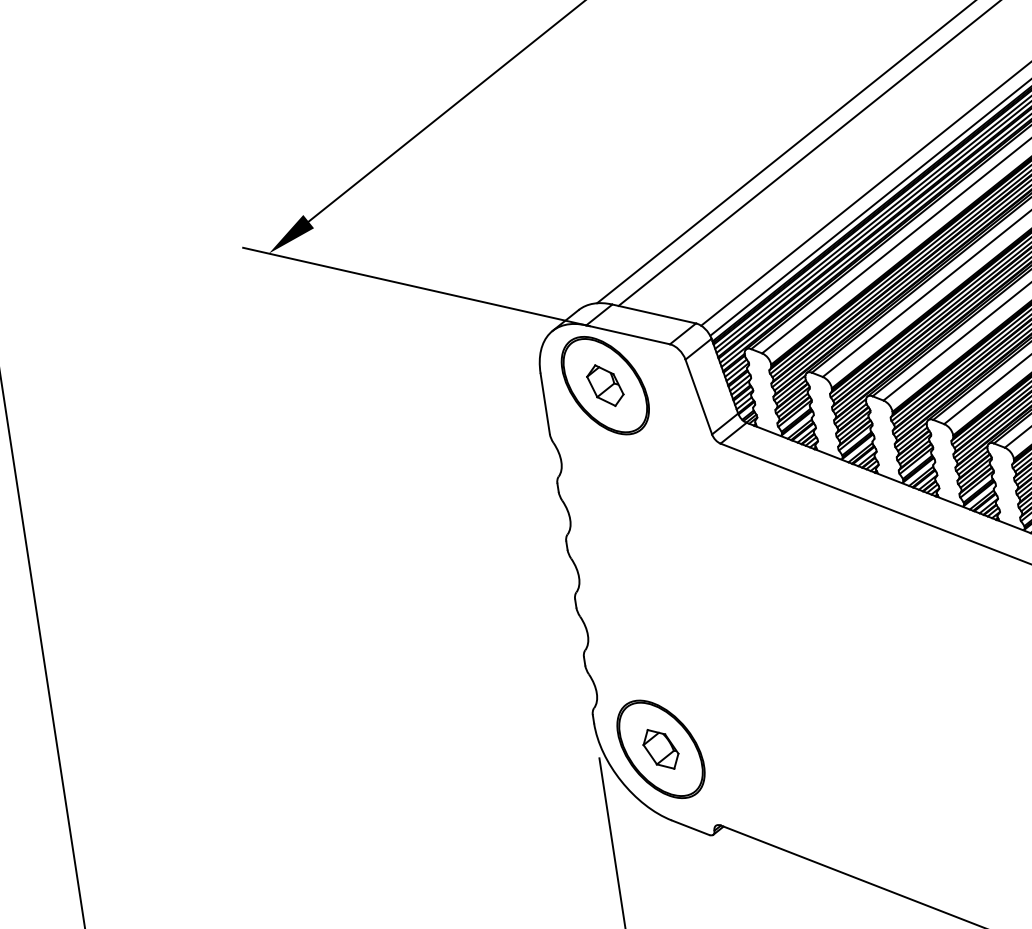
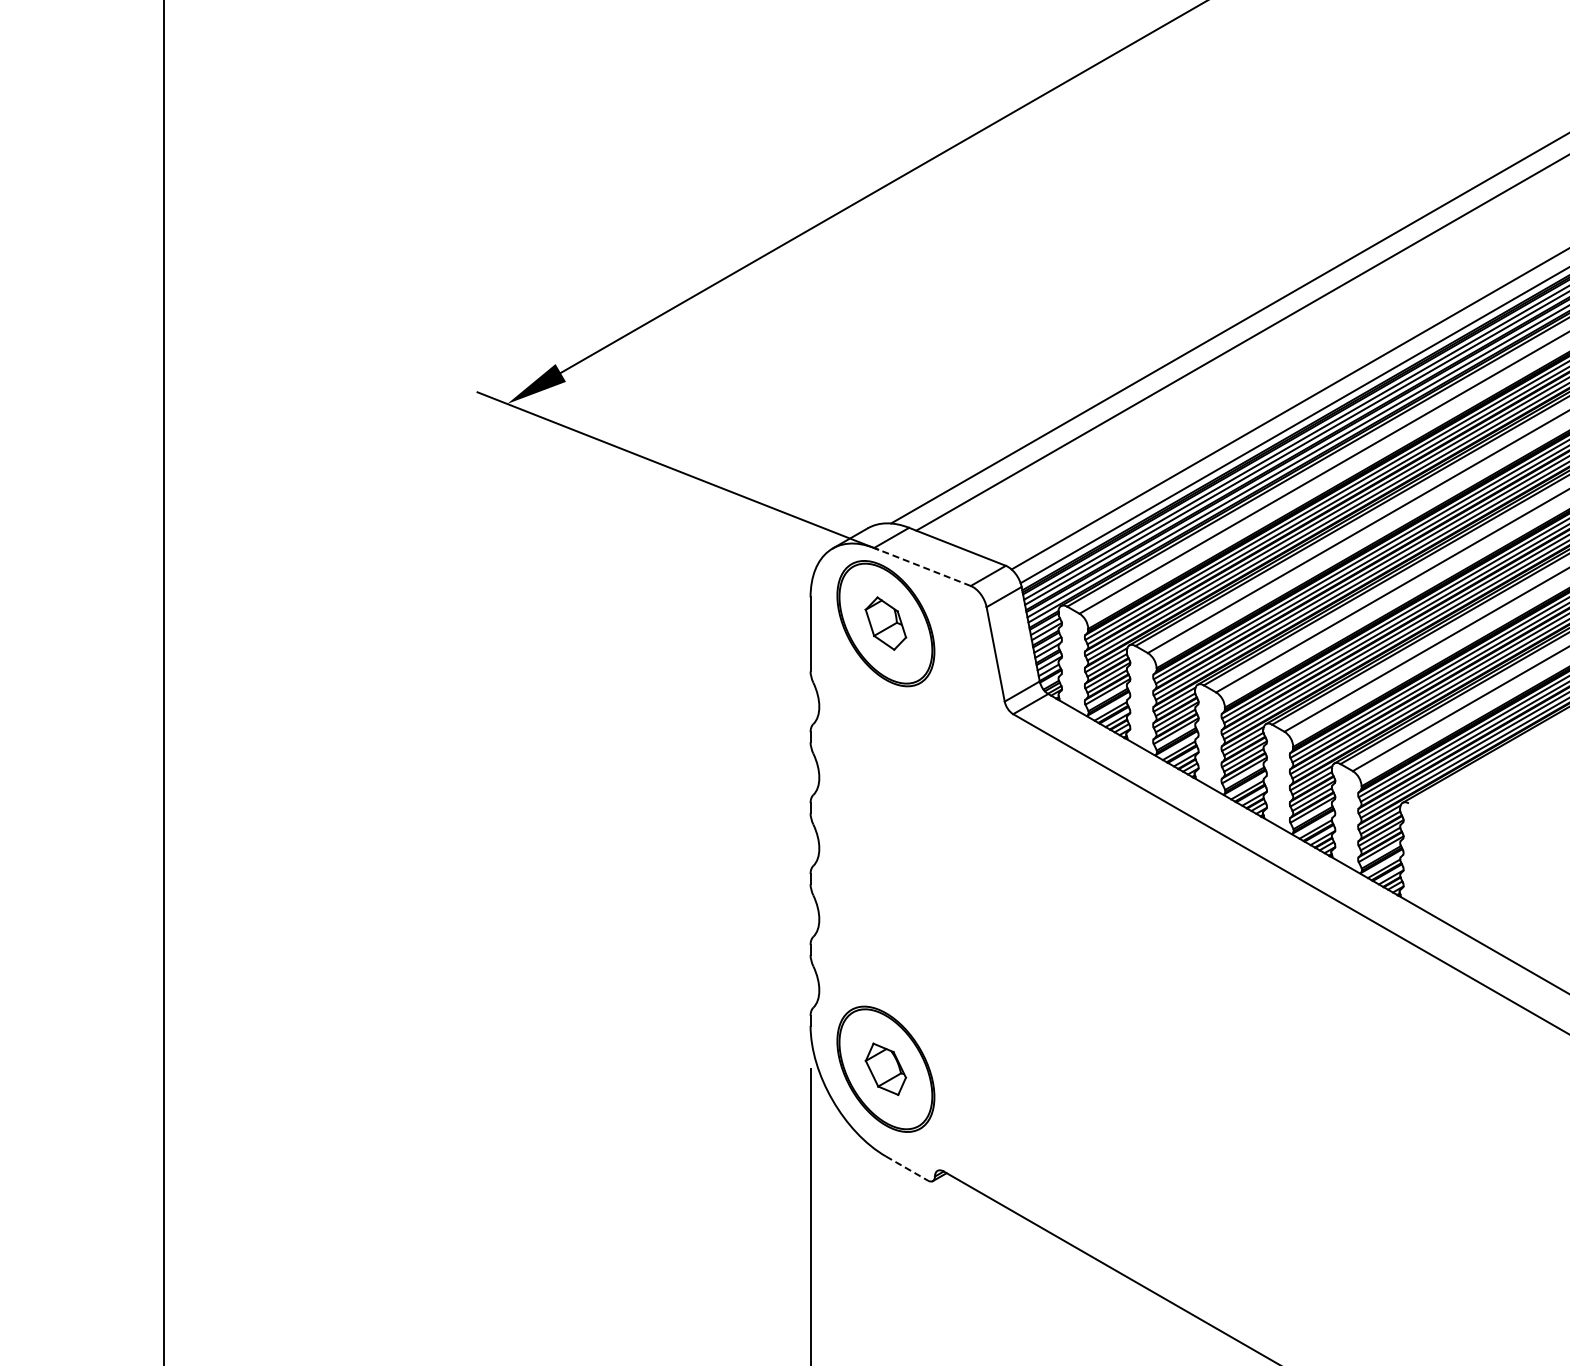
line: (628, 335) -> (922, 567), solid -> dashed
line: (691, 827) -> (907, 1168), solid -> dashed

